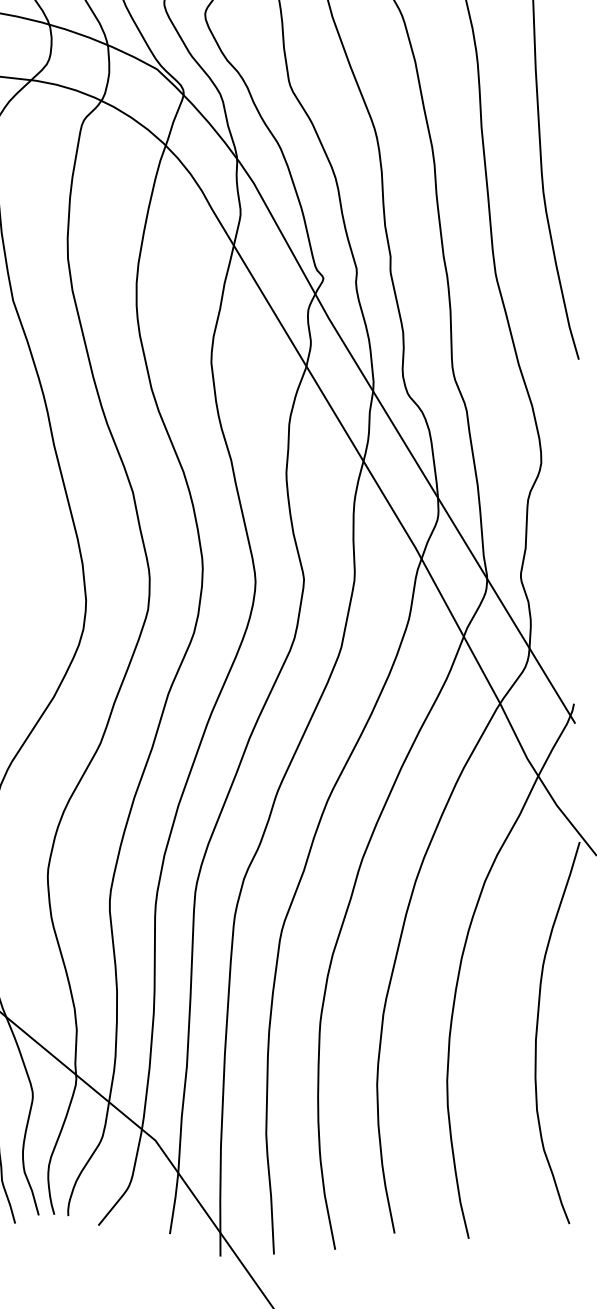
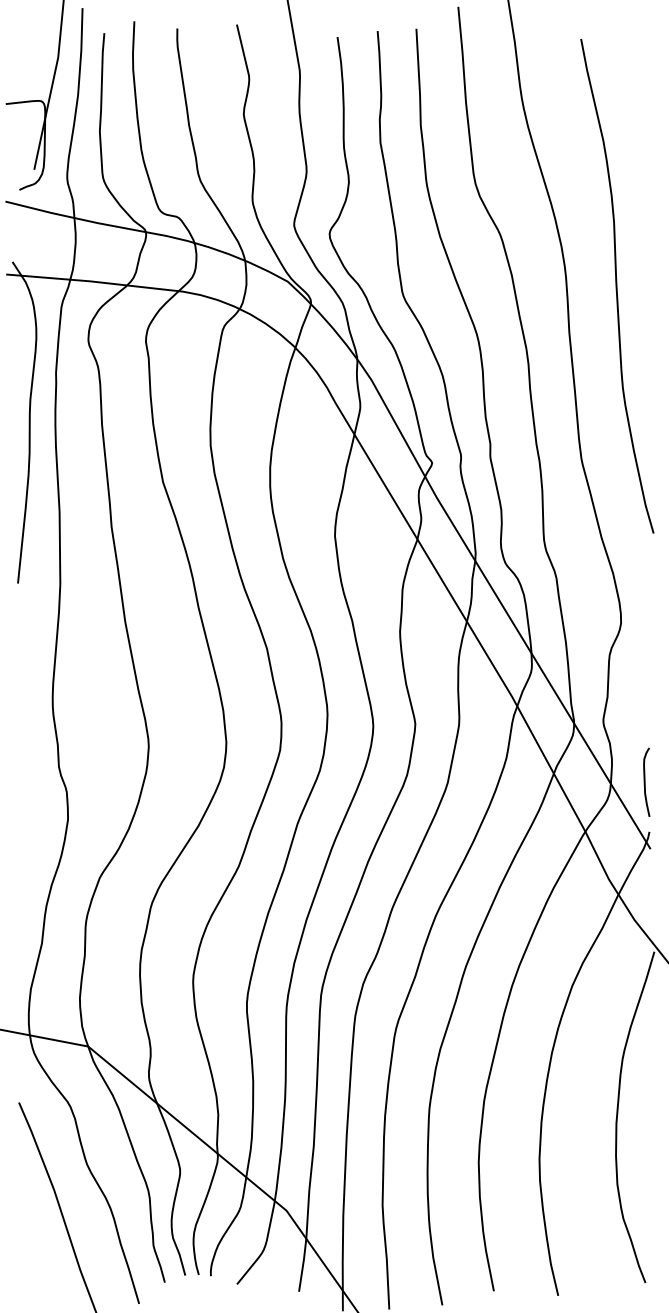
curve: (569, 645) -> (645, 781), added

